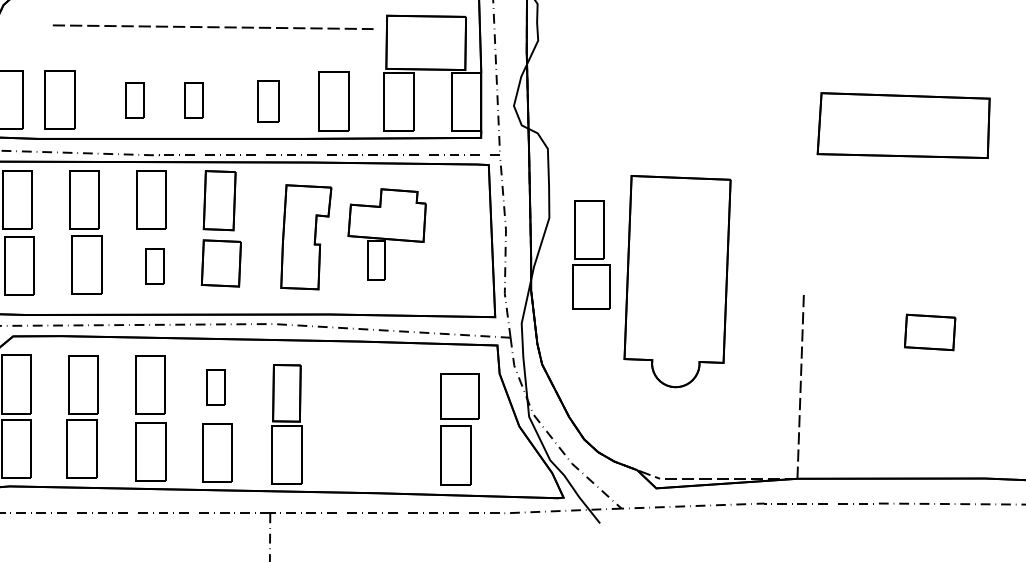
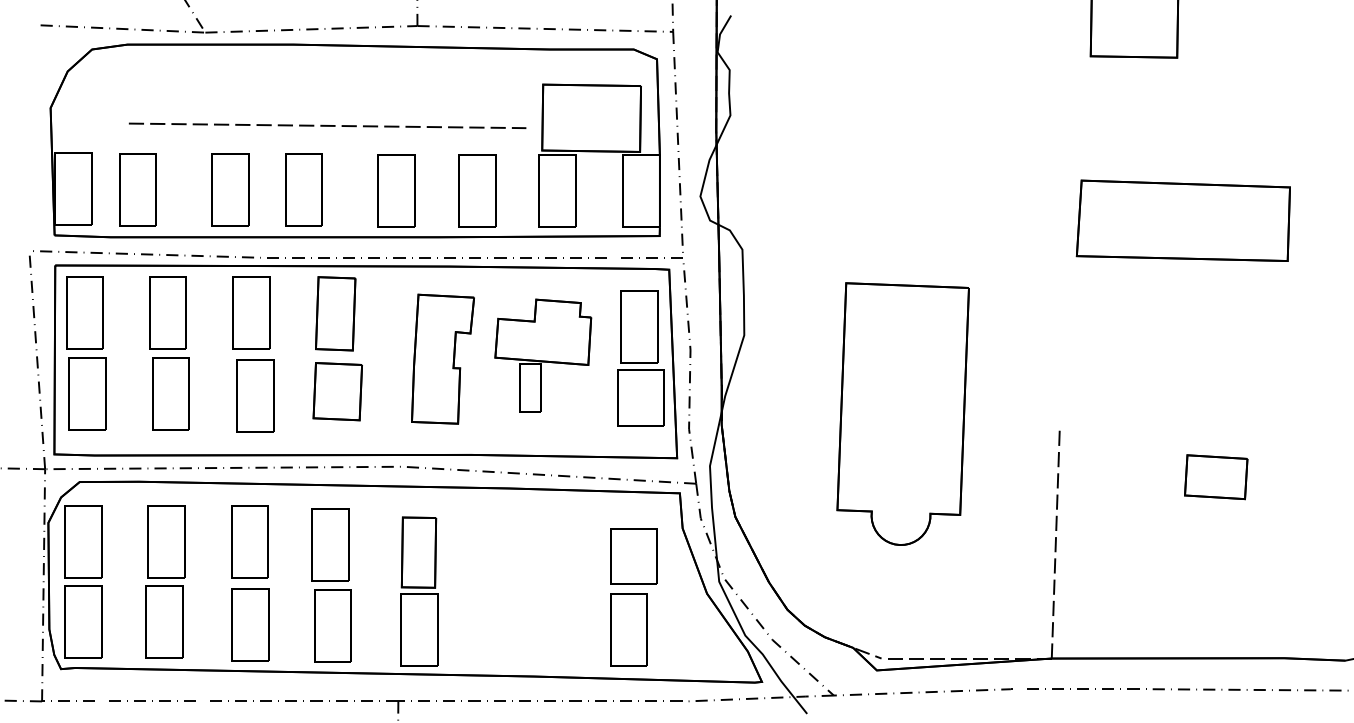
line: (213, 26) -> (327, 125), moved
part: (134, 100) -> (230, 189), size x1.67
part: (193, 100) -> (303, 189), size x1.67
part: (268, 101) -> (396, 190), size x1.43
part: (590, 255) -> (640, 358), moved
part: (155, 266) -> (255, 395), size x1.67
part: (215, 386) -> (330, 544), size x1.67

